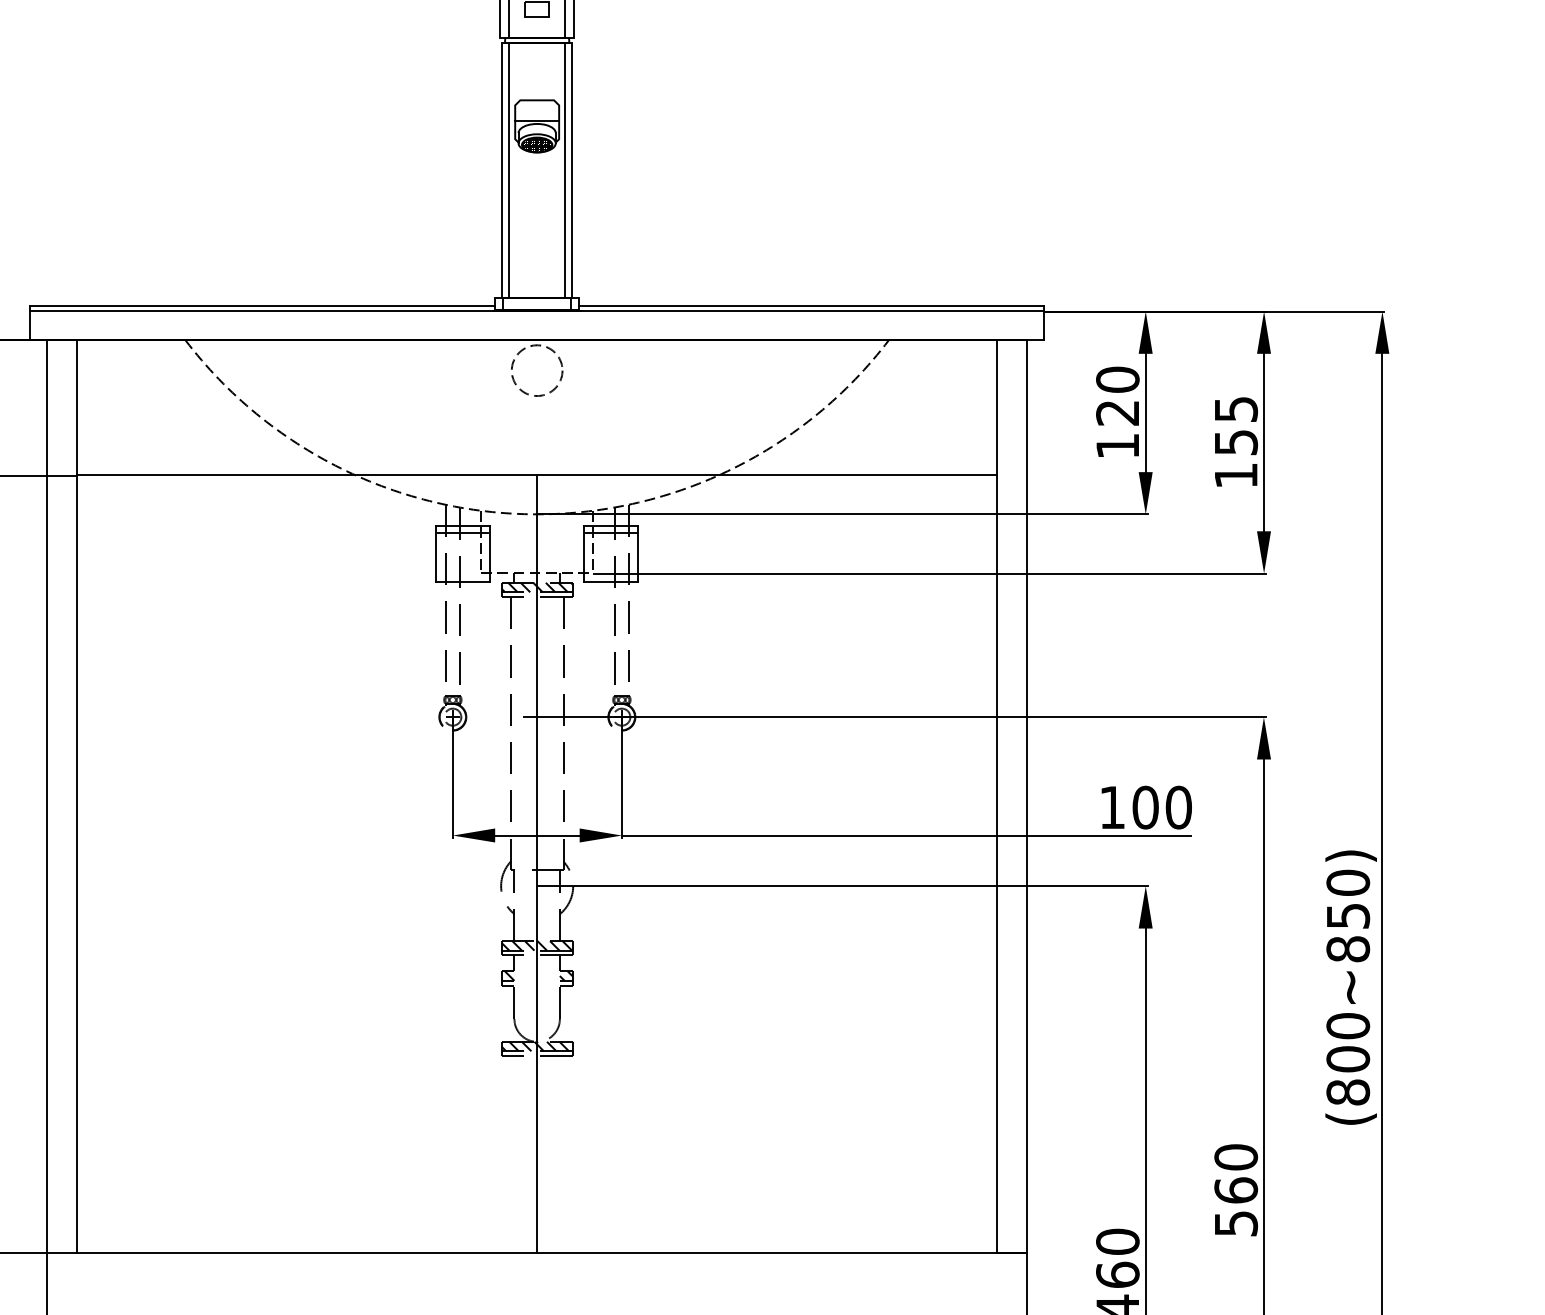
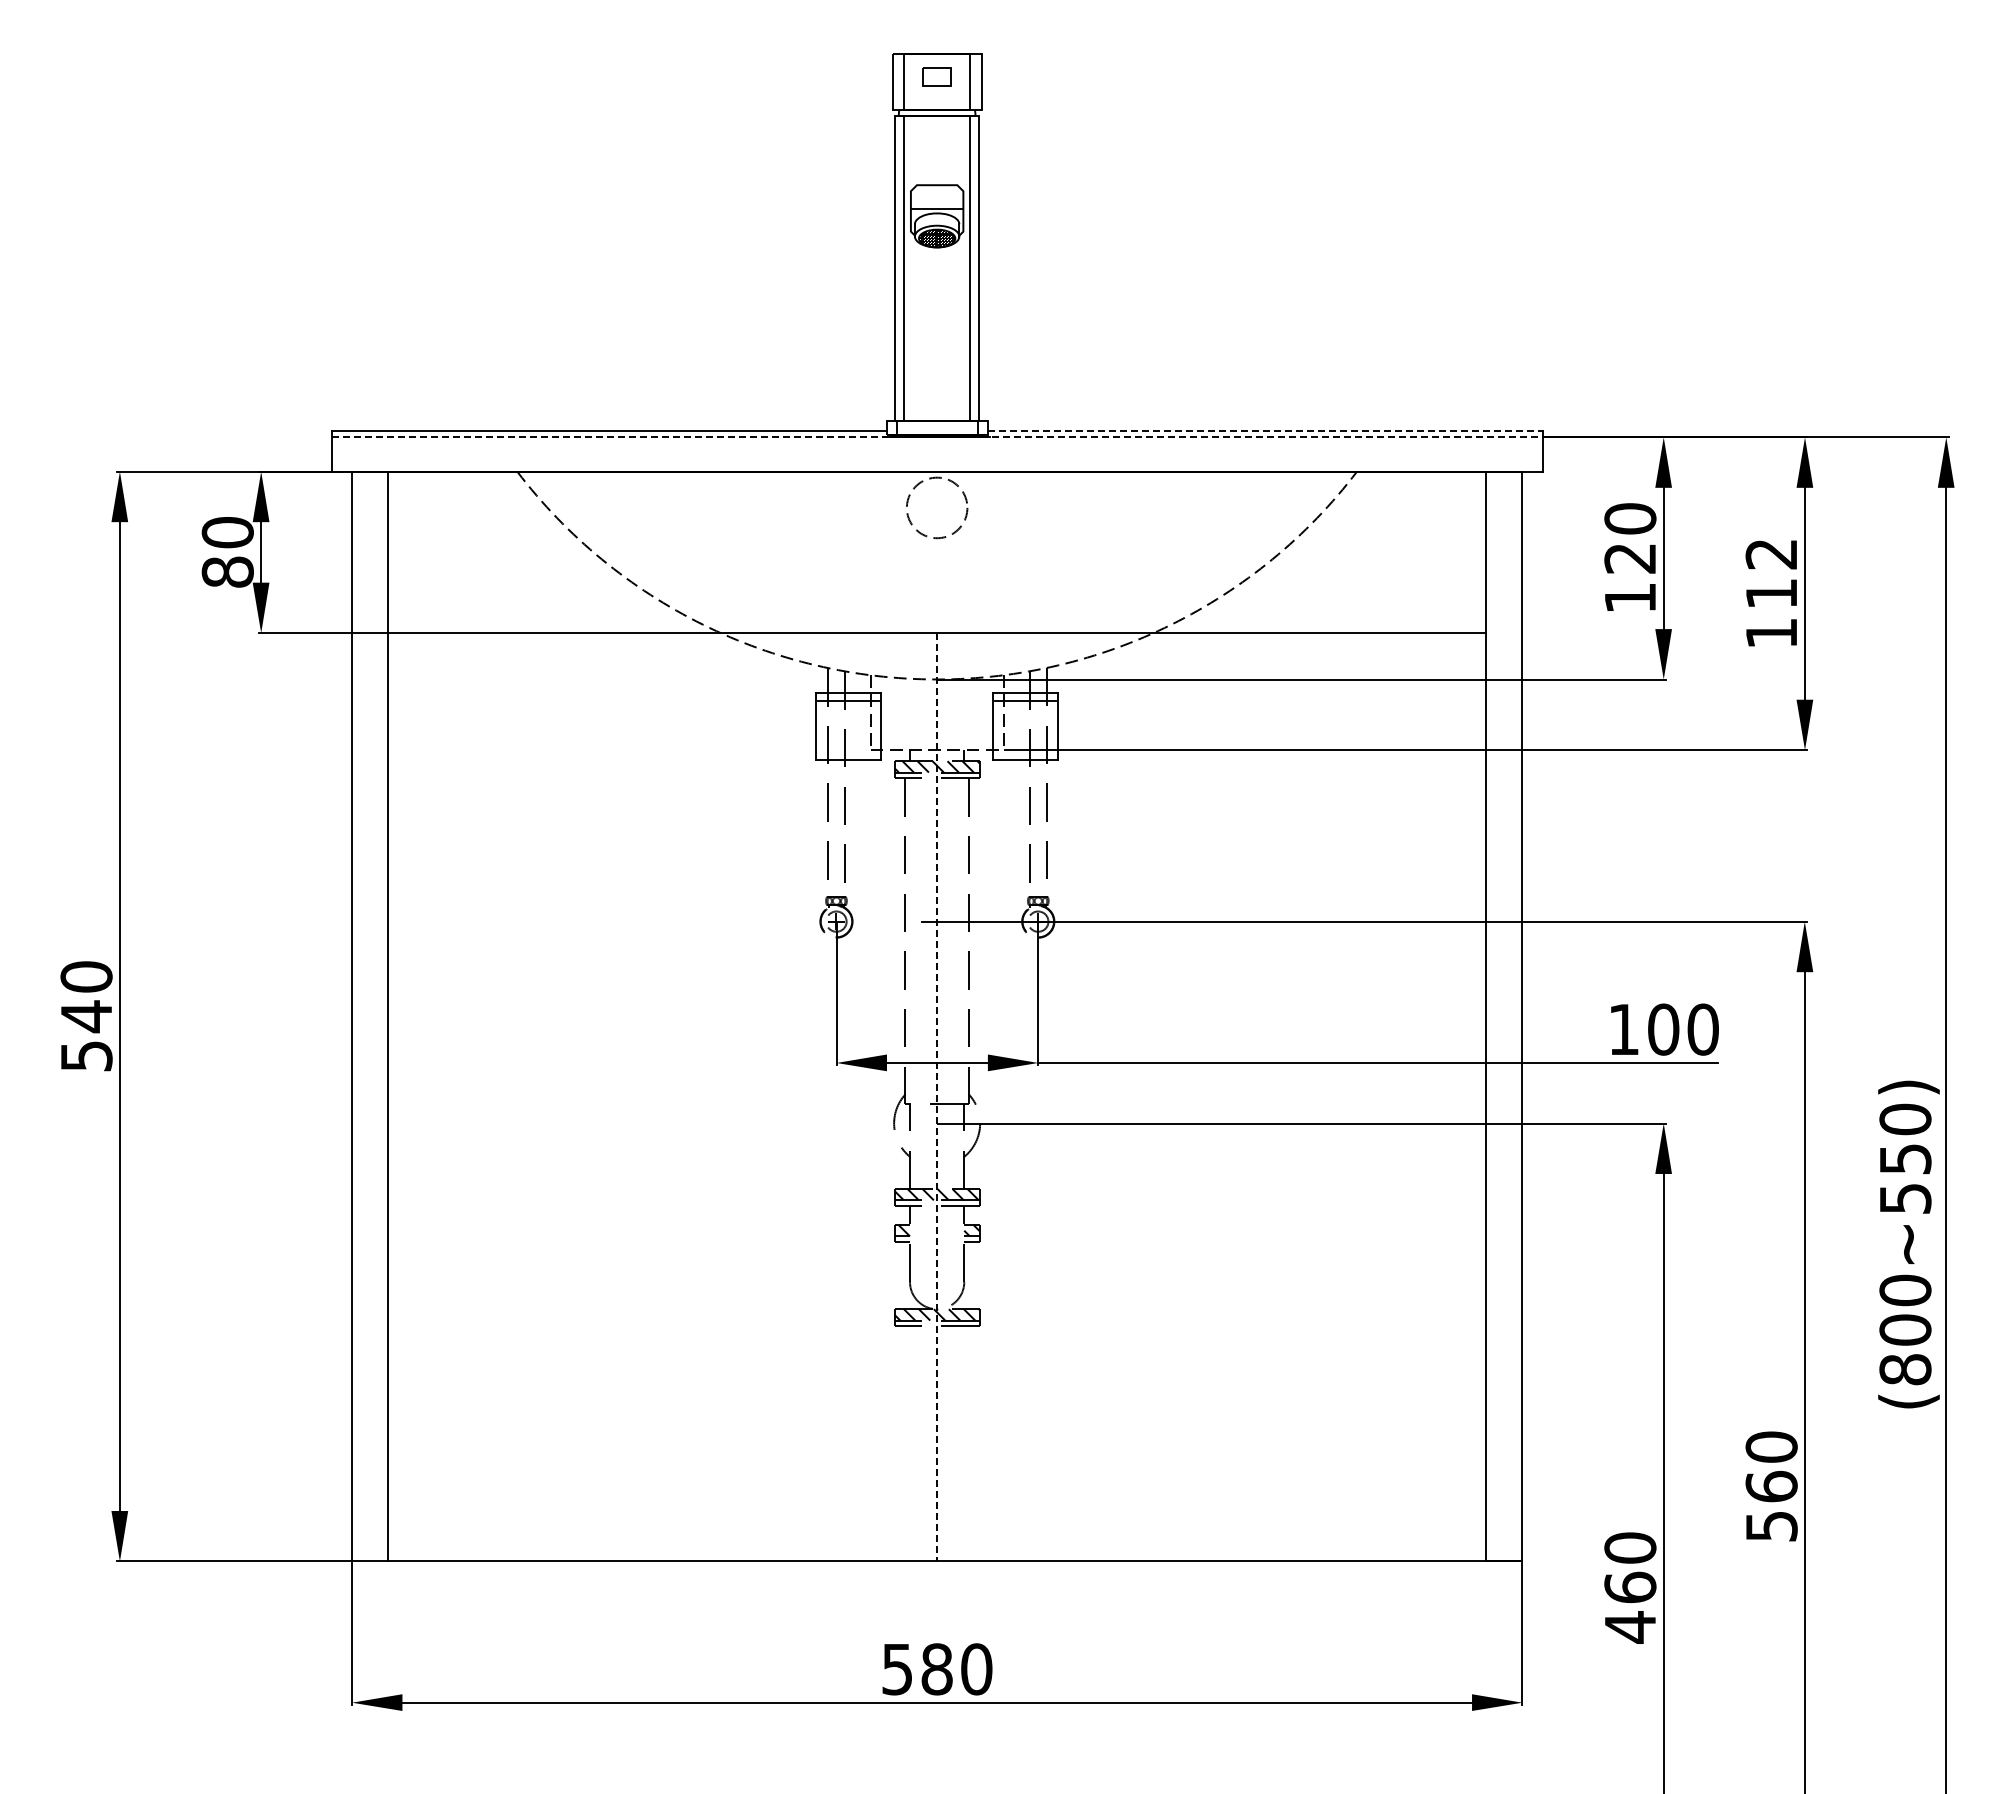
line: (812, 306) -> (1265, 431), solid -> dashed
line: (537, 311) -> (937, 437), solid -> dashed
text: (1236, 425) -> (1771, 573), 155 -> 112
line: (537, 864) -> (937, 1097), solid -> dashed
text: (1348, 949) -> (1905, 1198), (800~850) -> (800~550)

